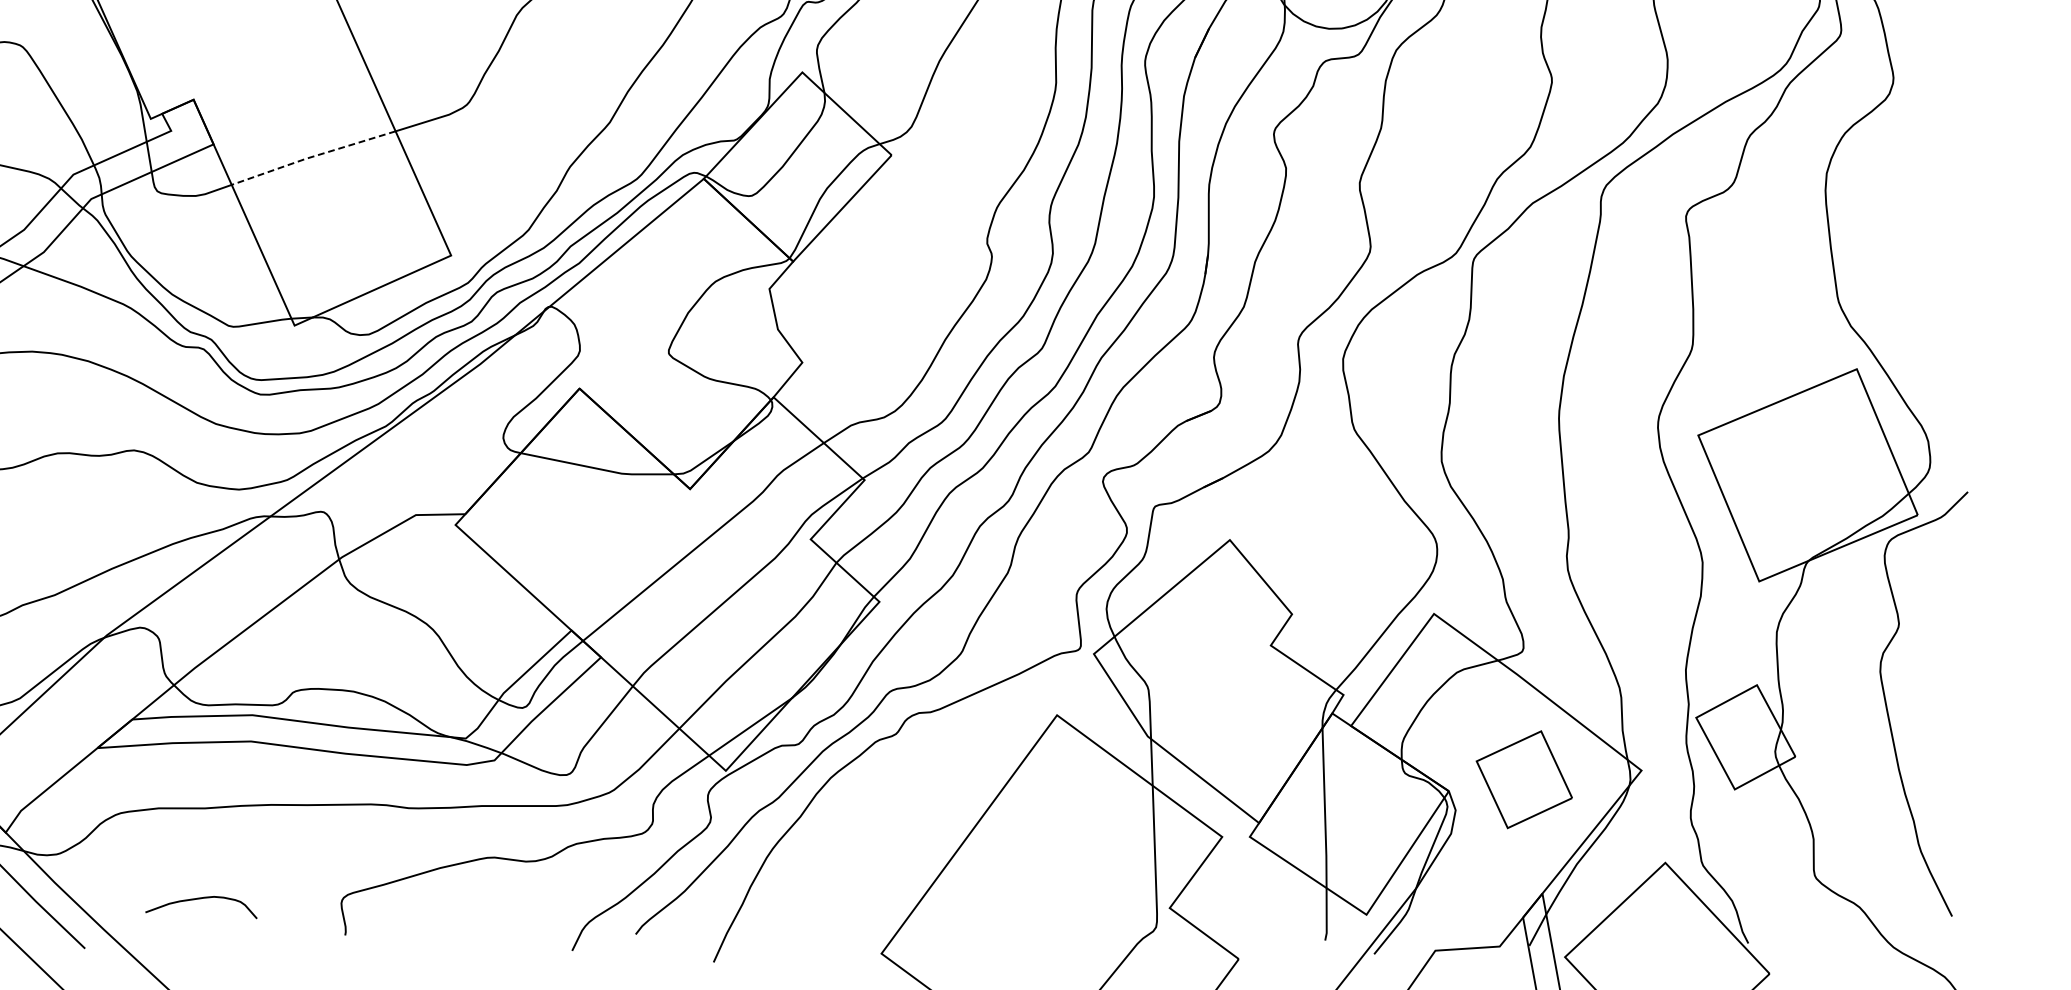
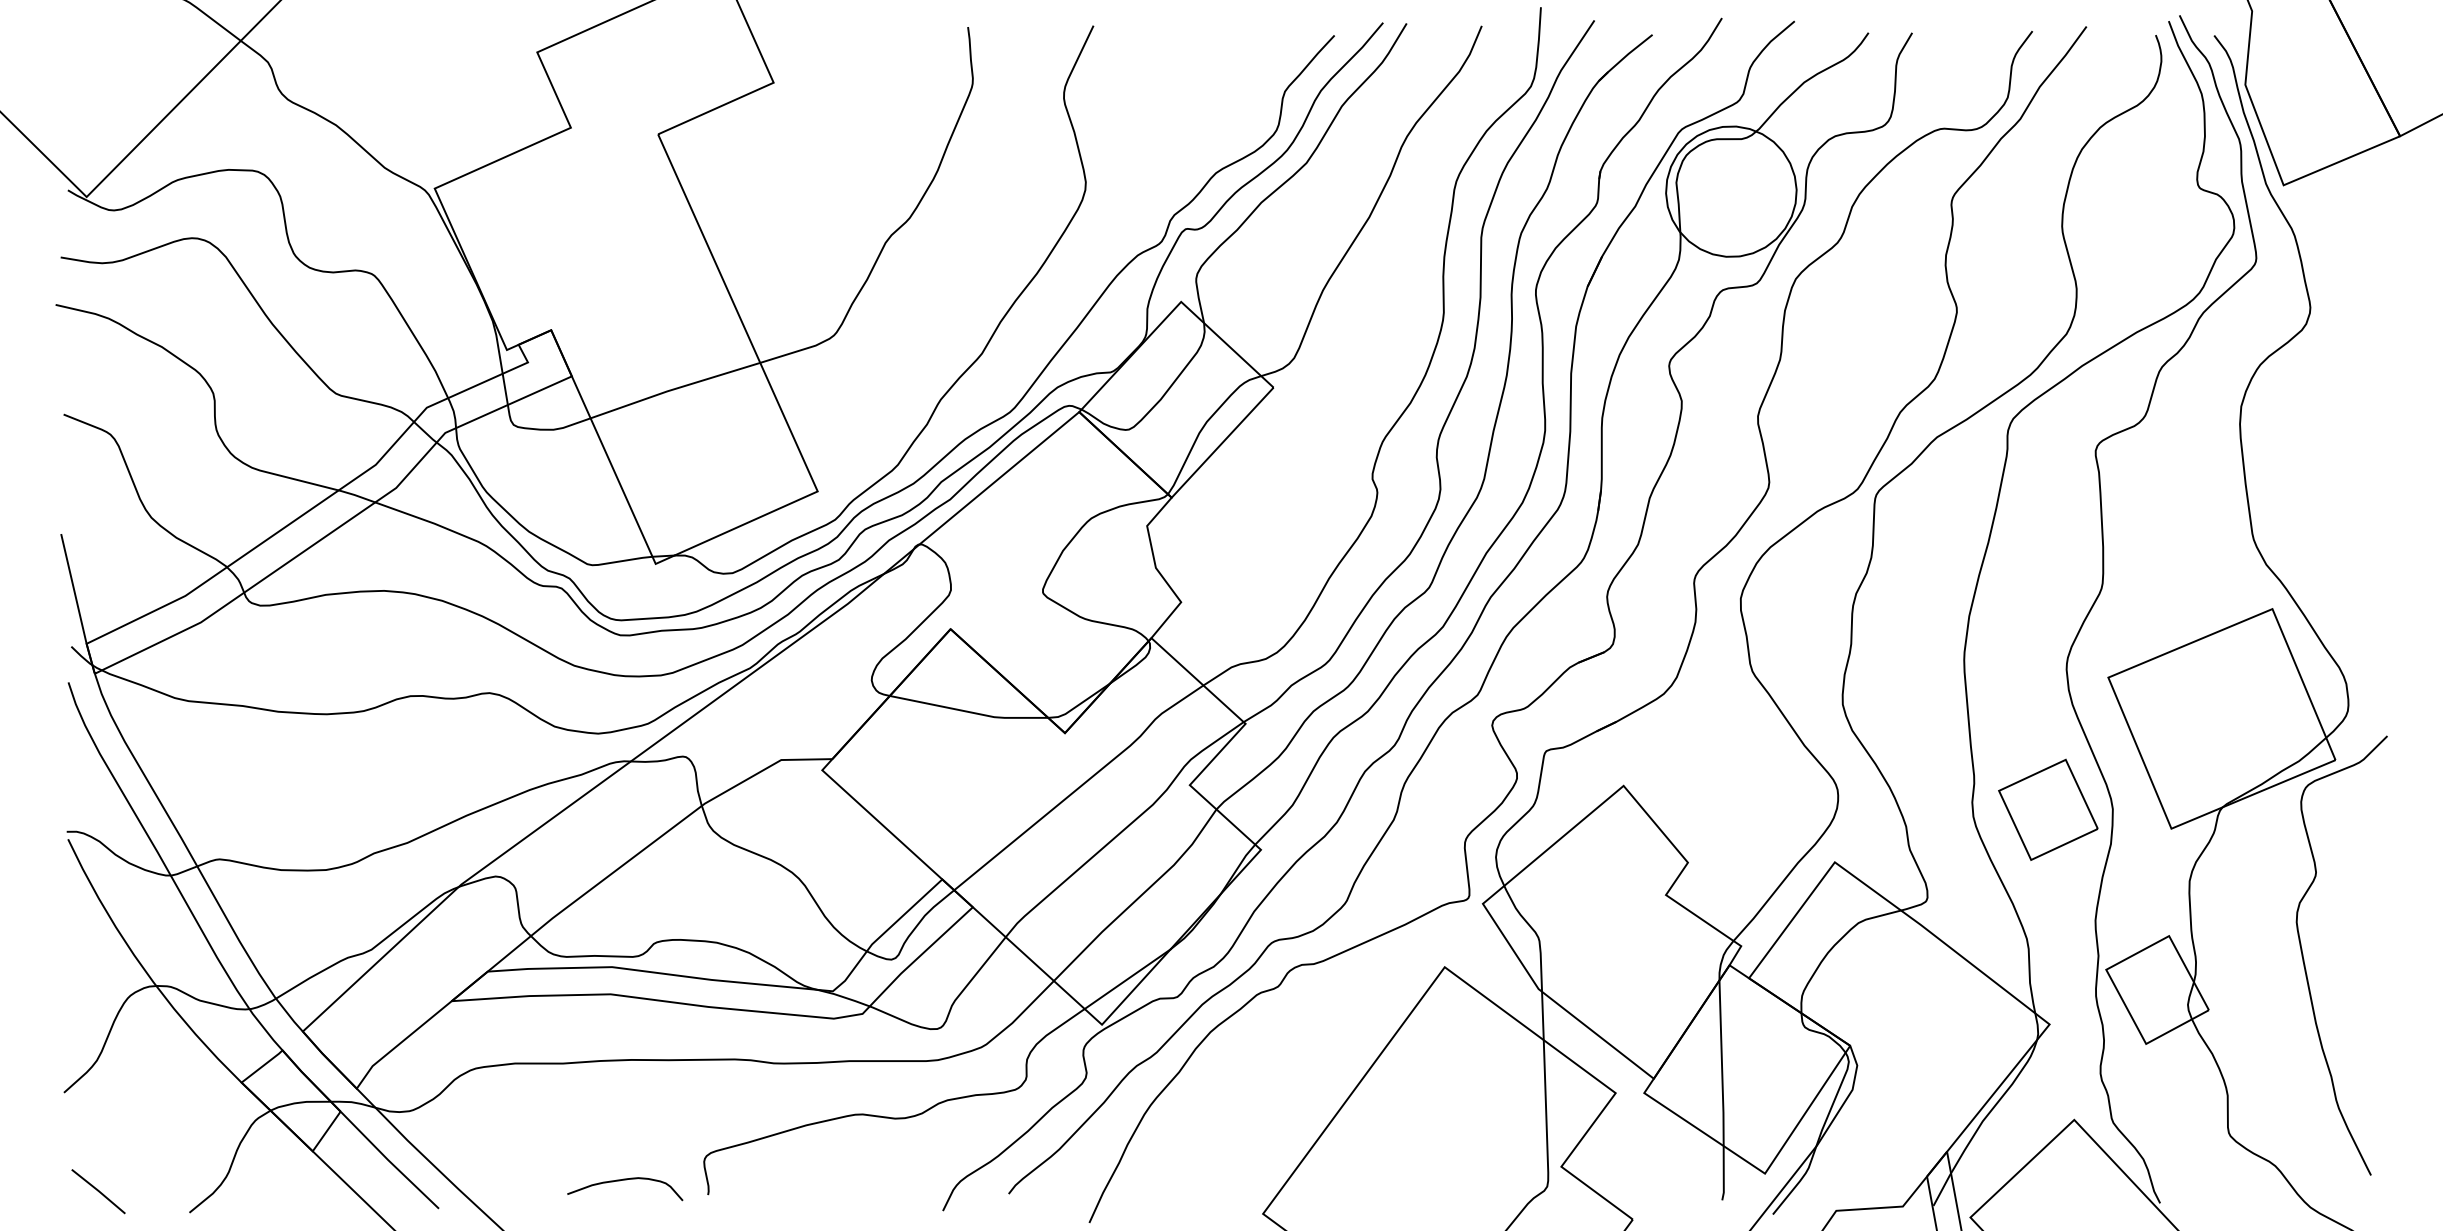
line: (311, 157) -> (673, 389), dashed -> solid
part: (1524, 779) -> (2048, 809), moved
curve: (201, 899) -> (625, 1180), moved

